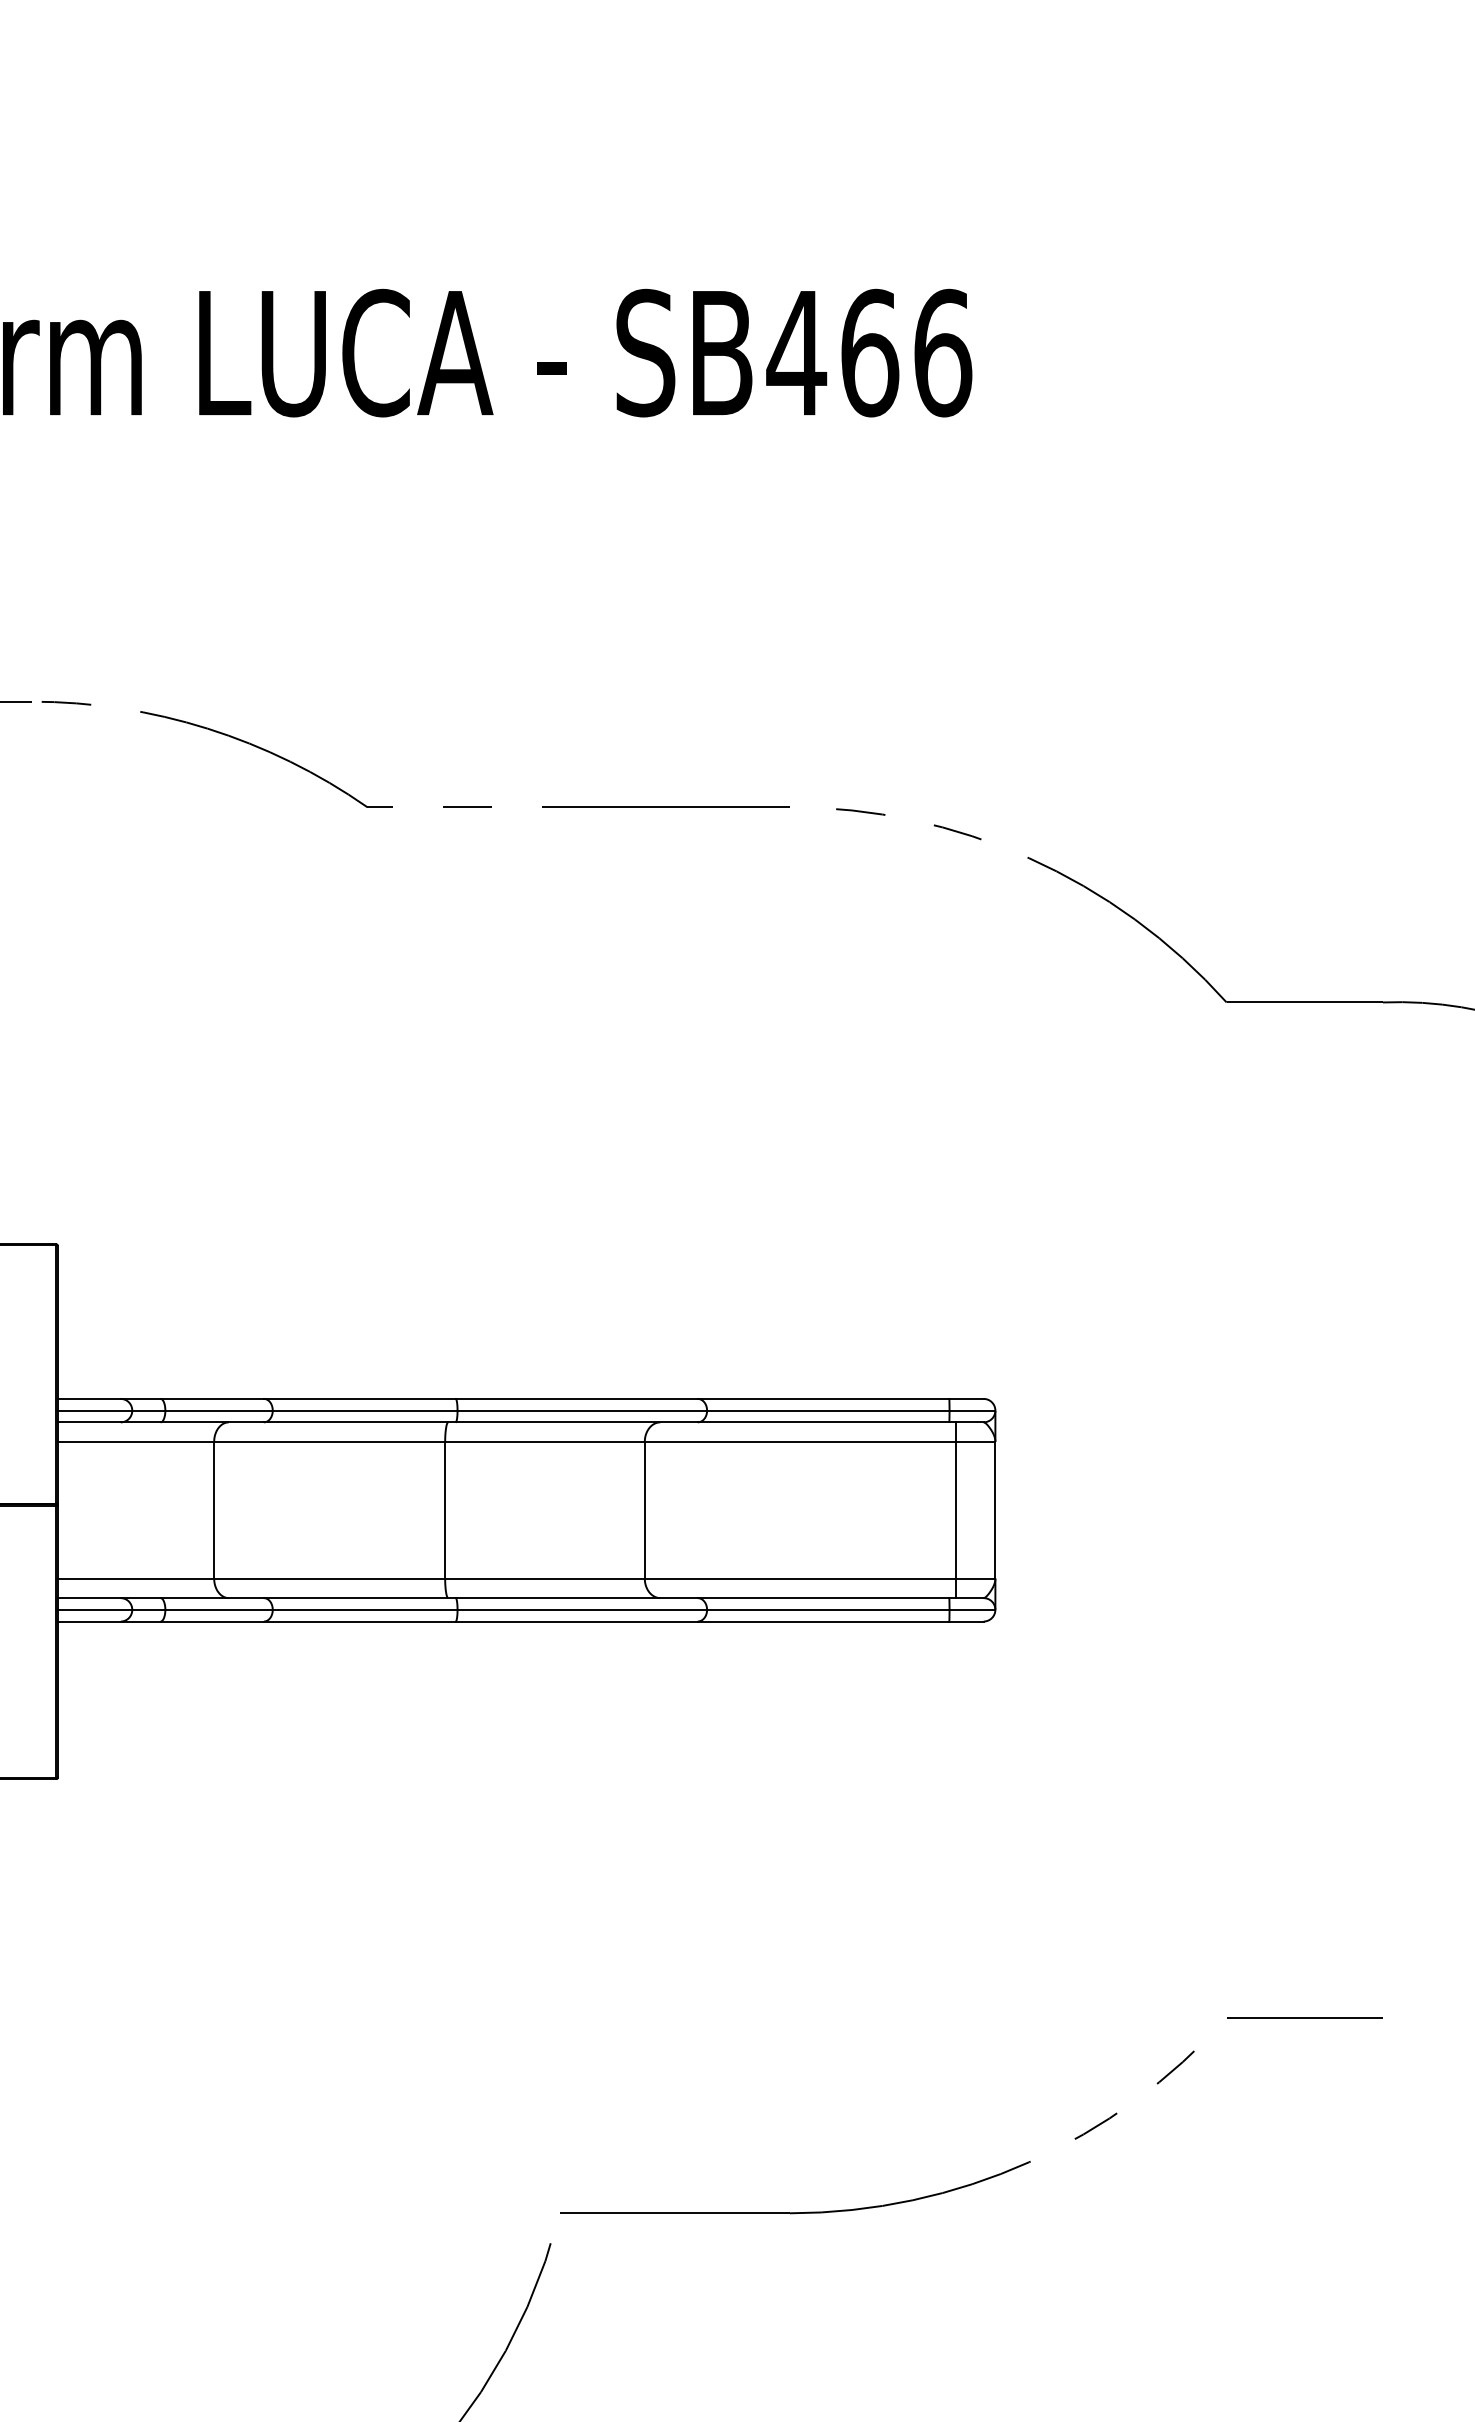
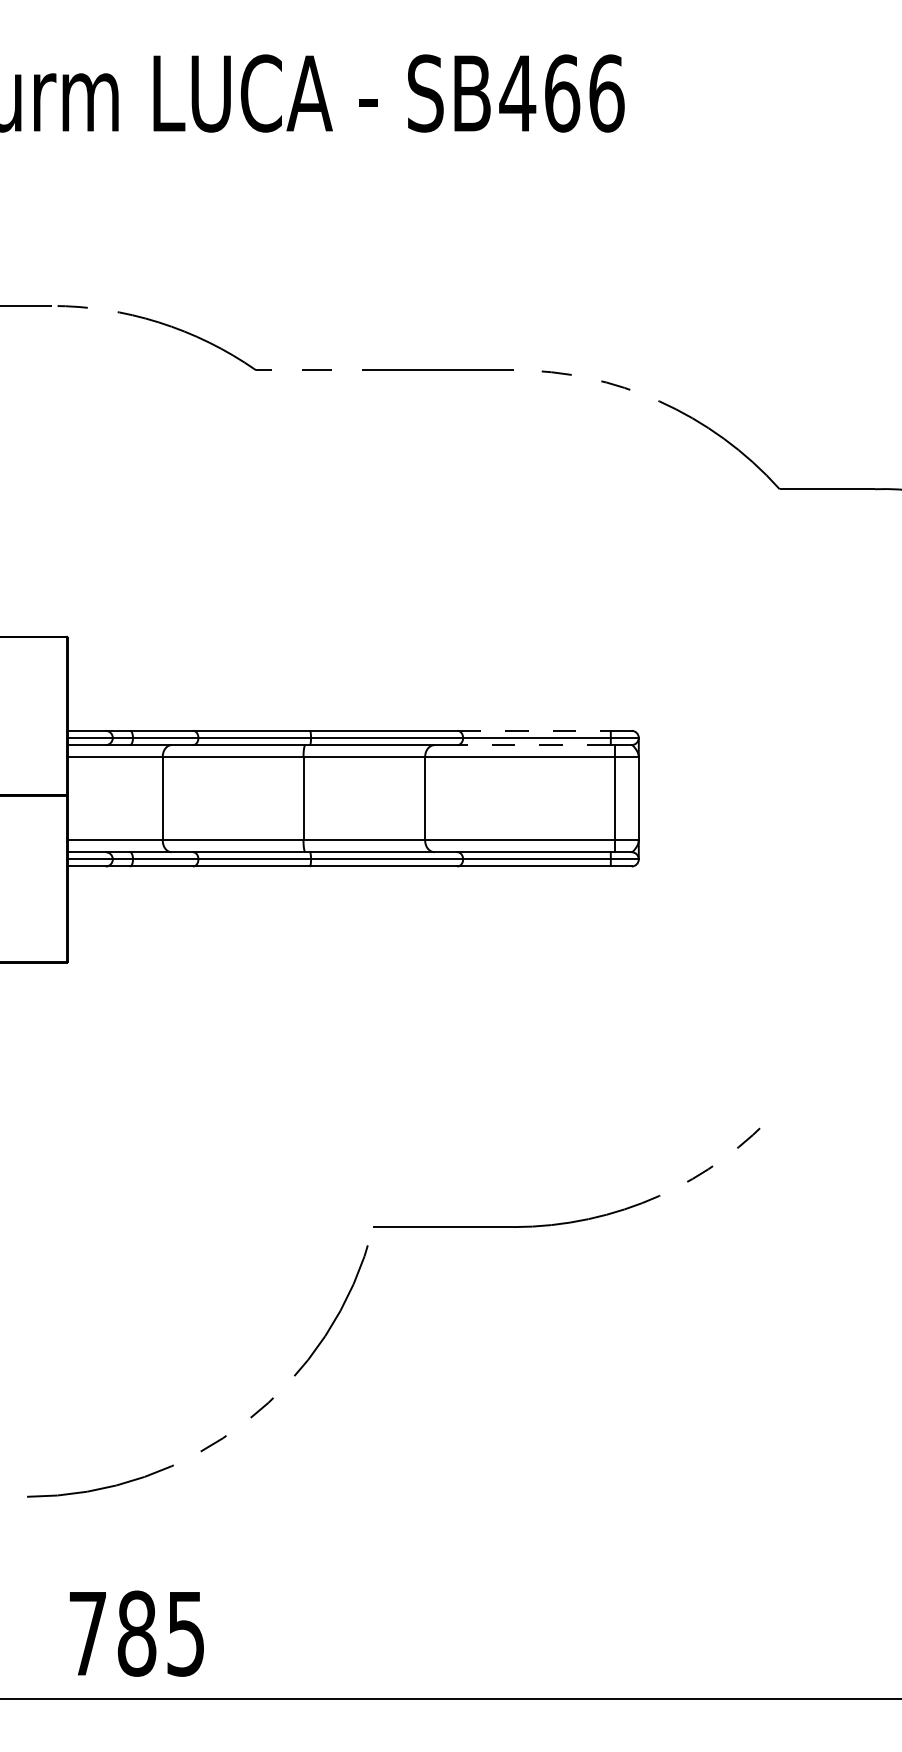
line: (824, 1398) -> (534, 730), solid -> dashed
line: (824, 1422) -> (534, 745), solid -> dashed
line: (1305, 2017) -> (827, 1107), removed

